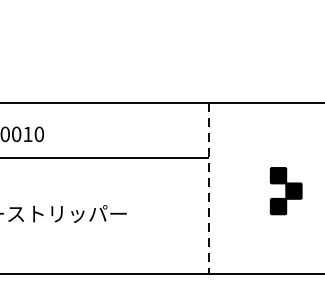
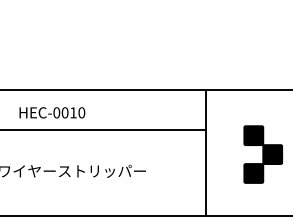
line: (209, 188) -> (206, 152), dashed -> solid
part: (285, 191) -> (262, 154), size x1.67

